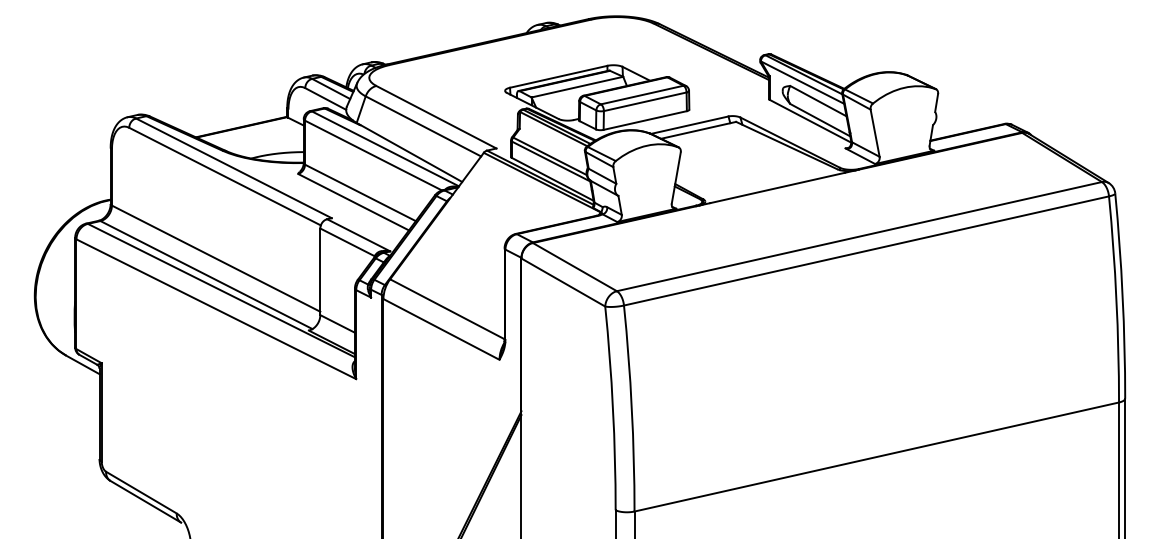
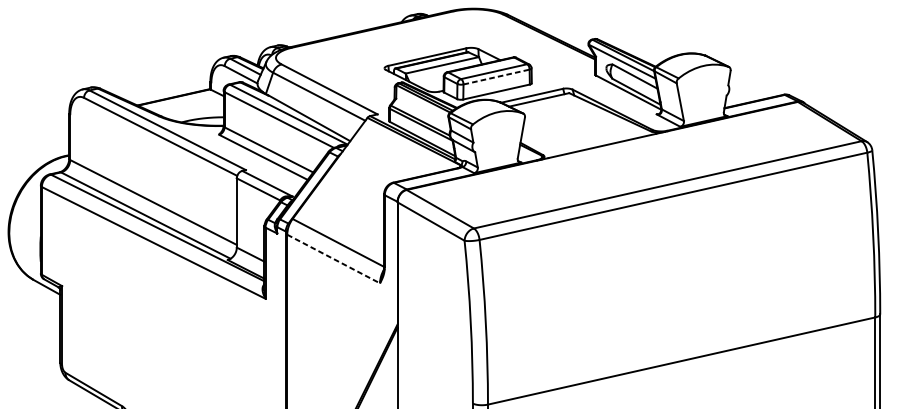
line: (645, 101) -> (496, 76), solid -> dashed
line: (441, 329) -> (333, 259), solid -> dashed

